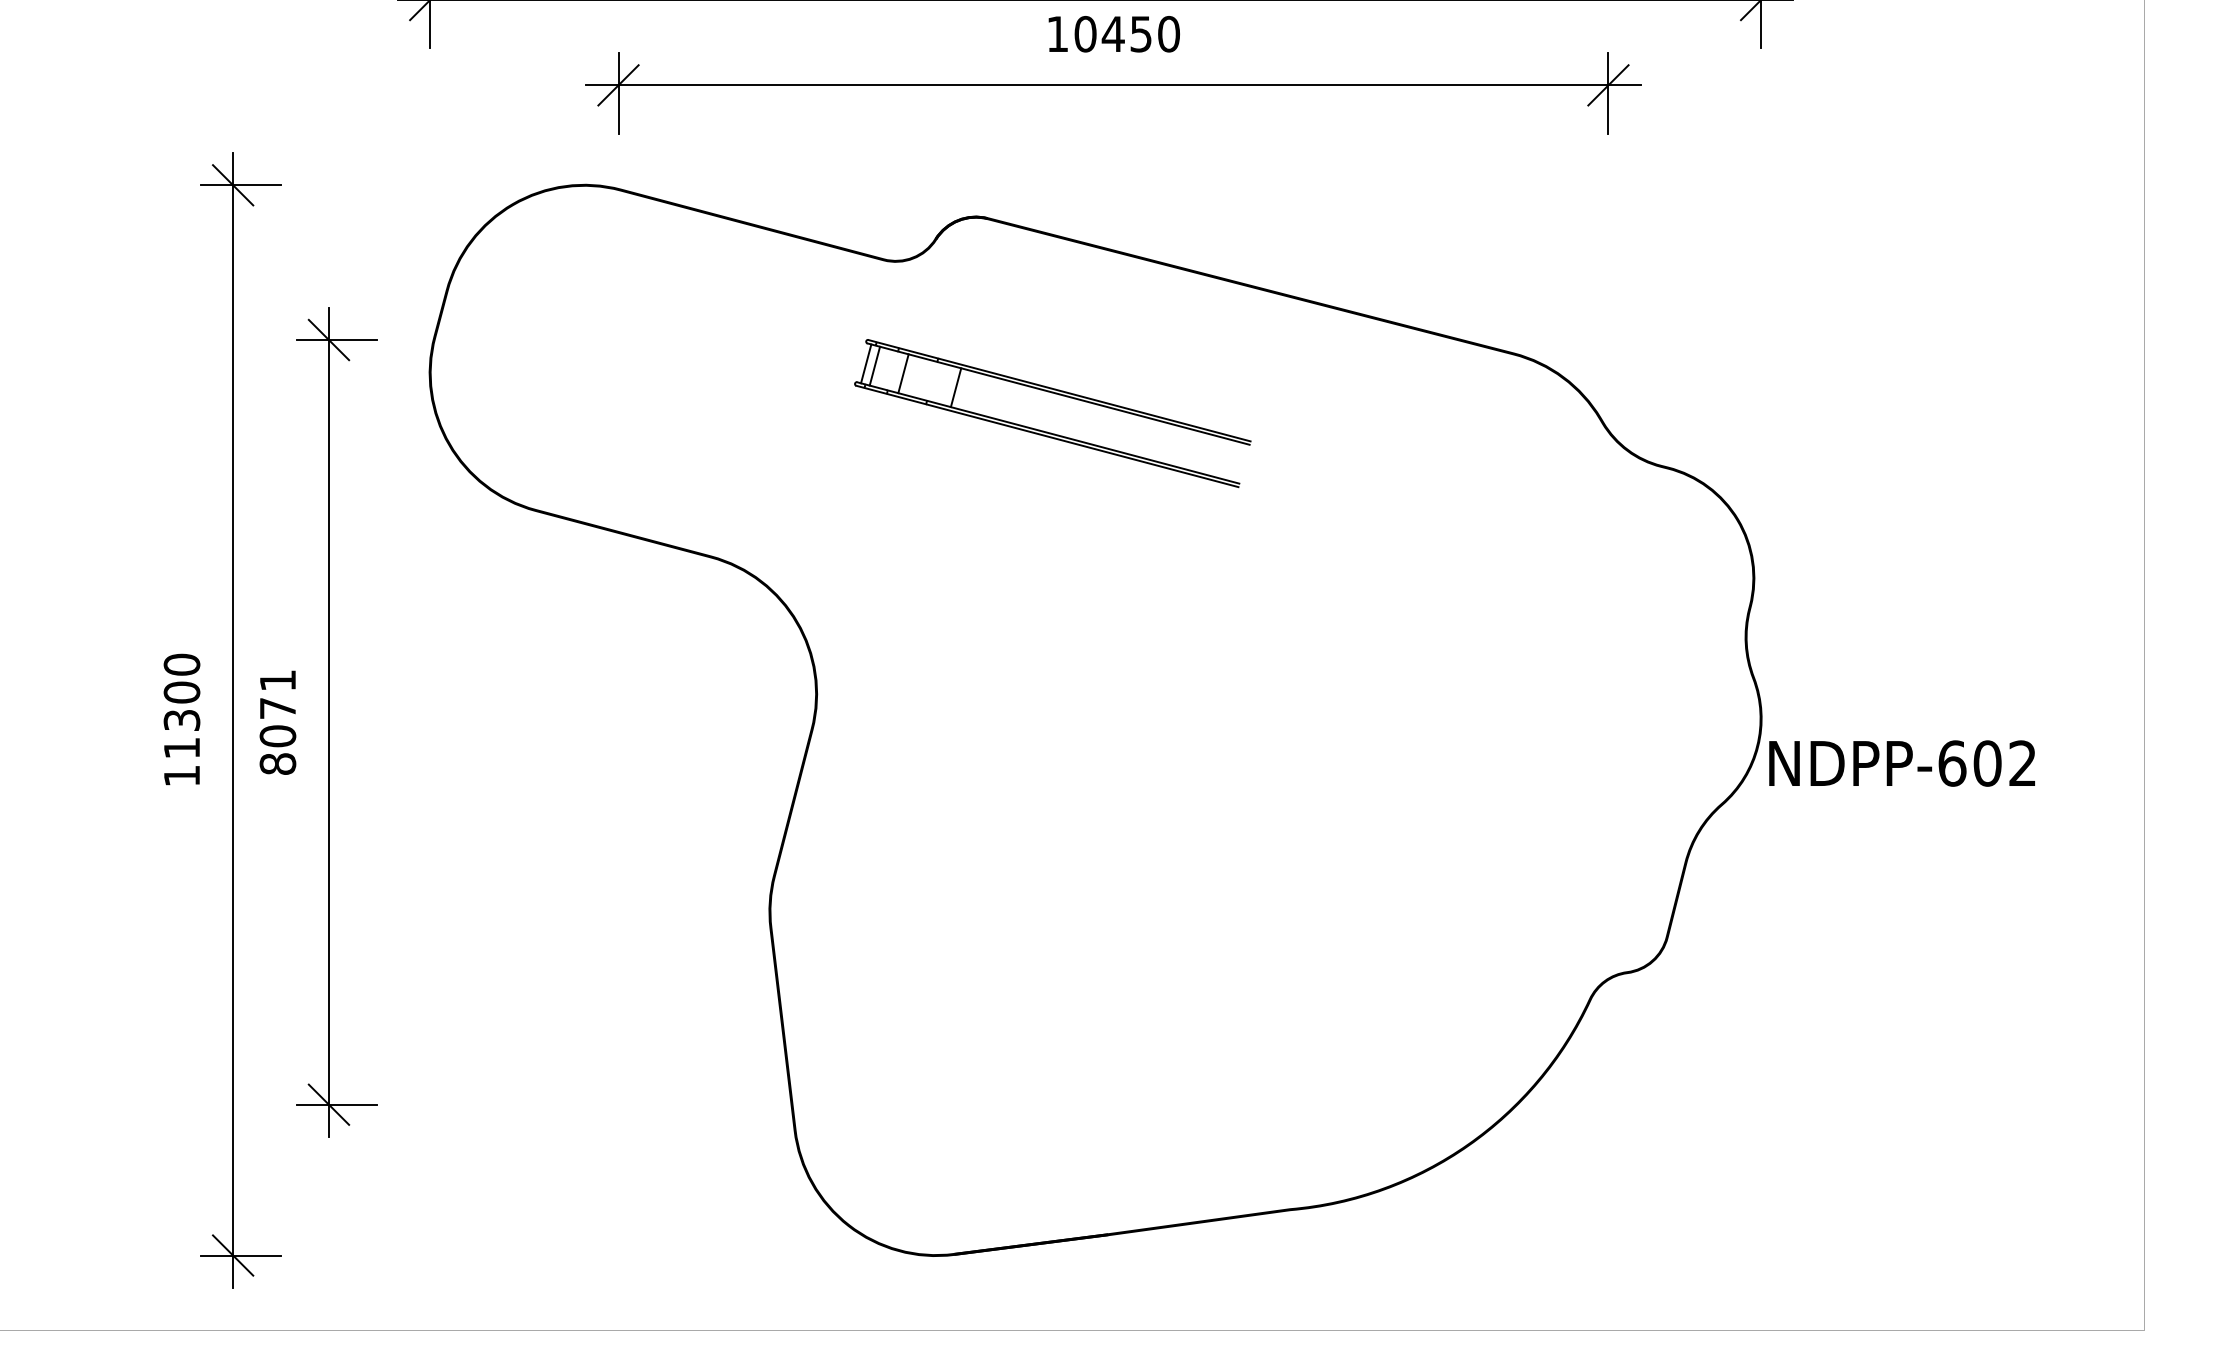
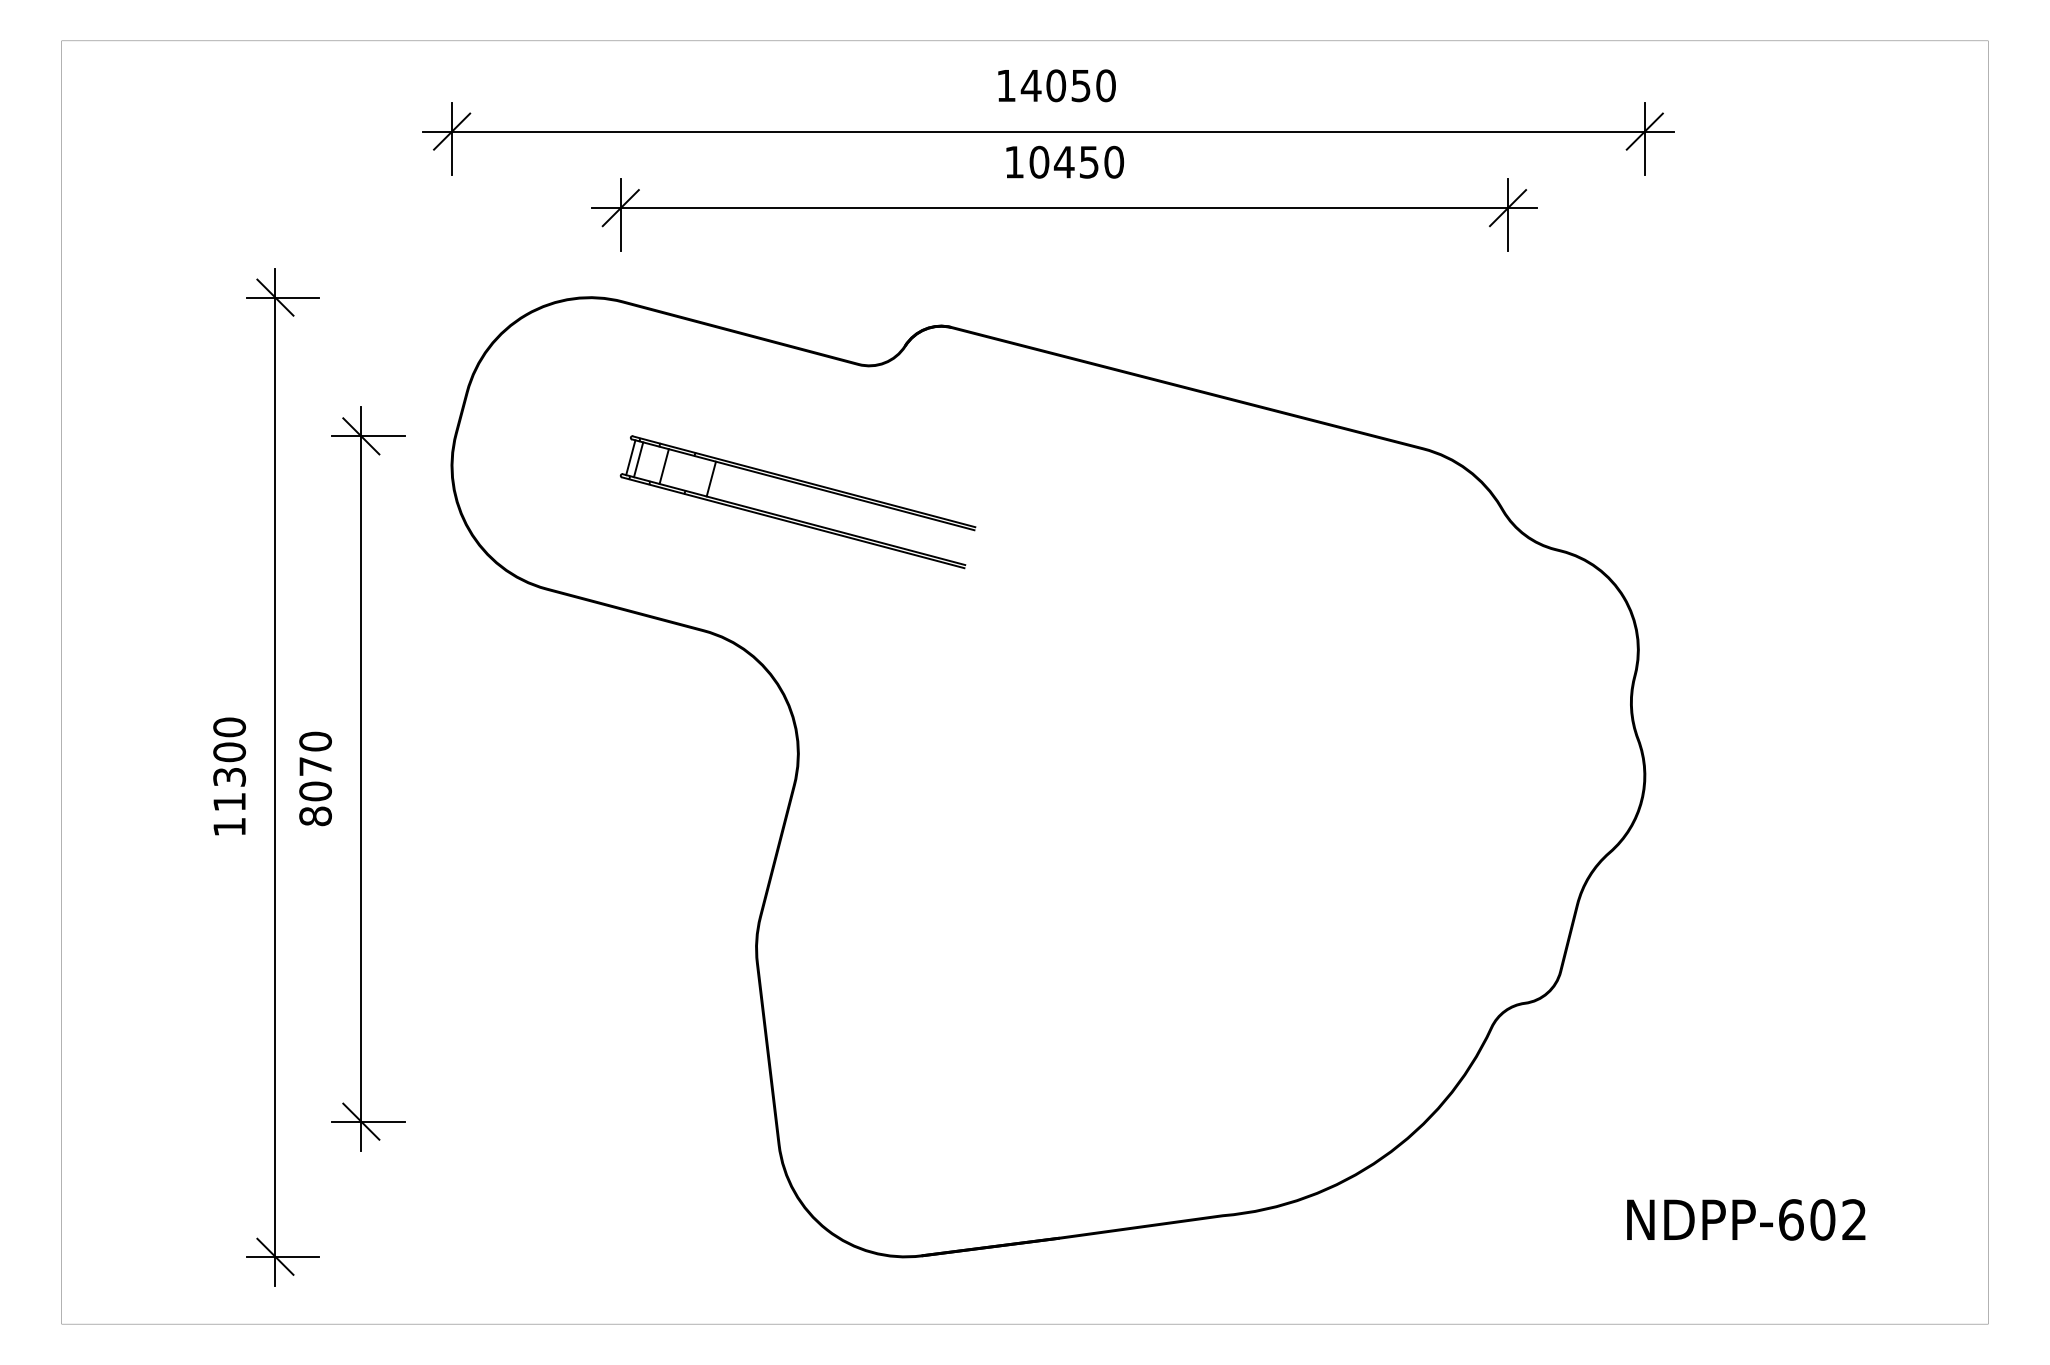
part: (1048, 431) -> (794, 518), moved
text: (277, 680) -> (315, 741), 8071 -> 8070
text: (1902, 763) -> (1746, 1219), moved

